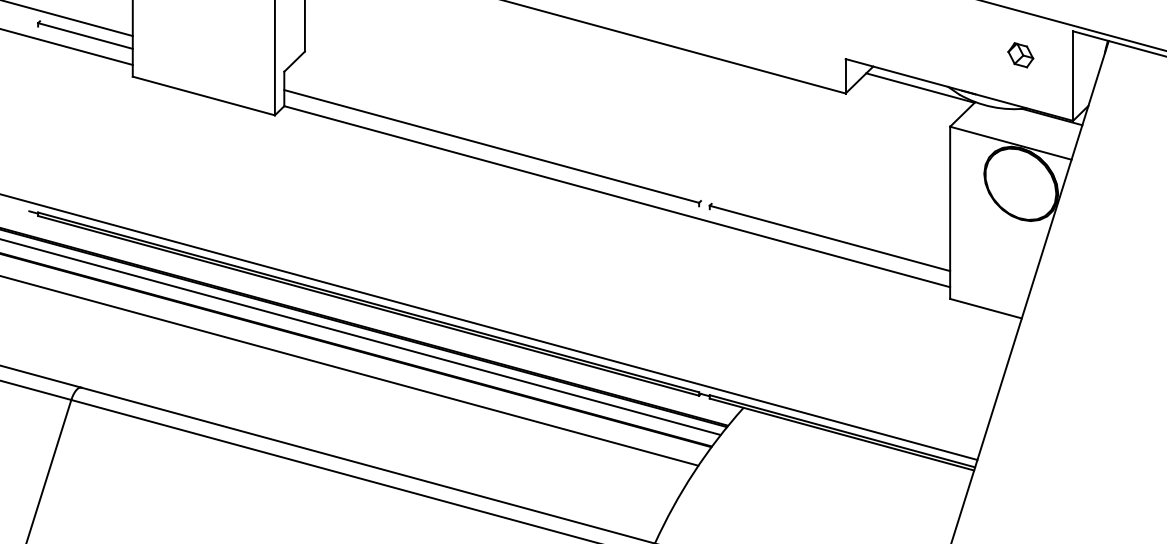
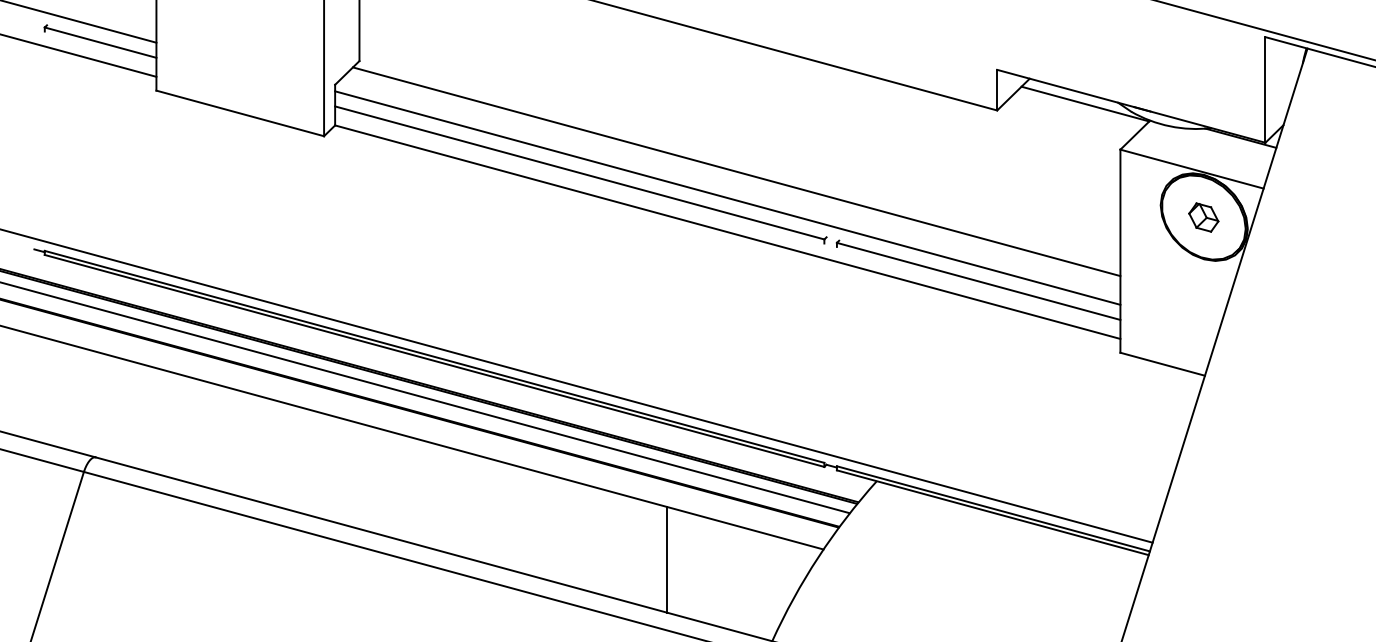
part: (1020, 55) -> (1203, 217), moved
line: (624, 145) -> (736, 171), added
line: (617, 167) -> (728, 197), added
line: (565, 474) -> (666, 559), added

